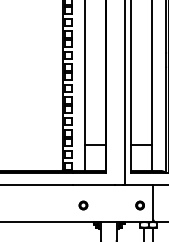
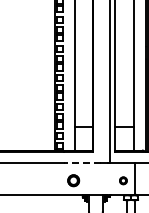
line: (93, 184) -> (82, 162), solid -> dashed
part: (83, 205) -> (73, 180), size x1.6

